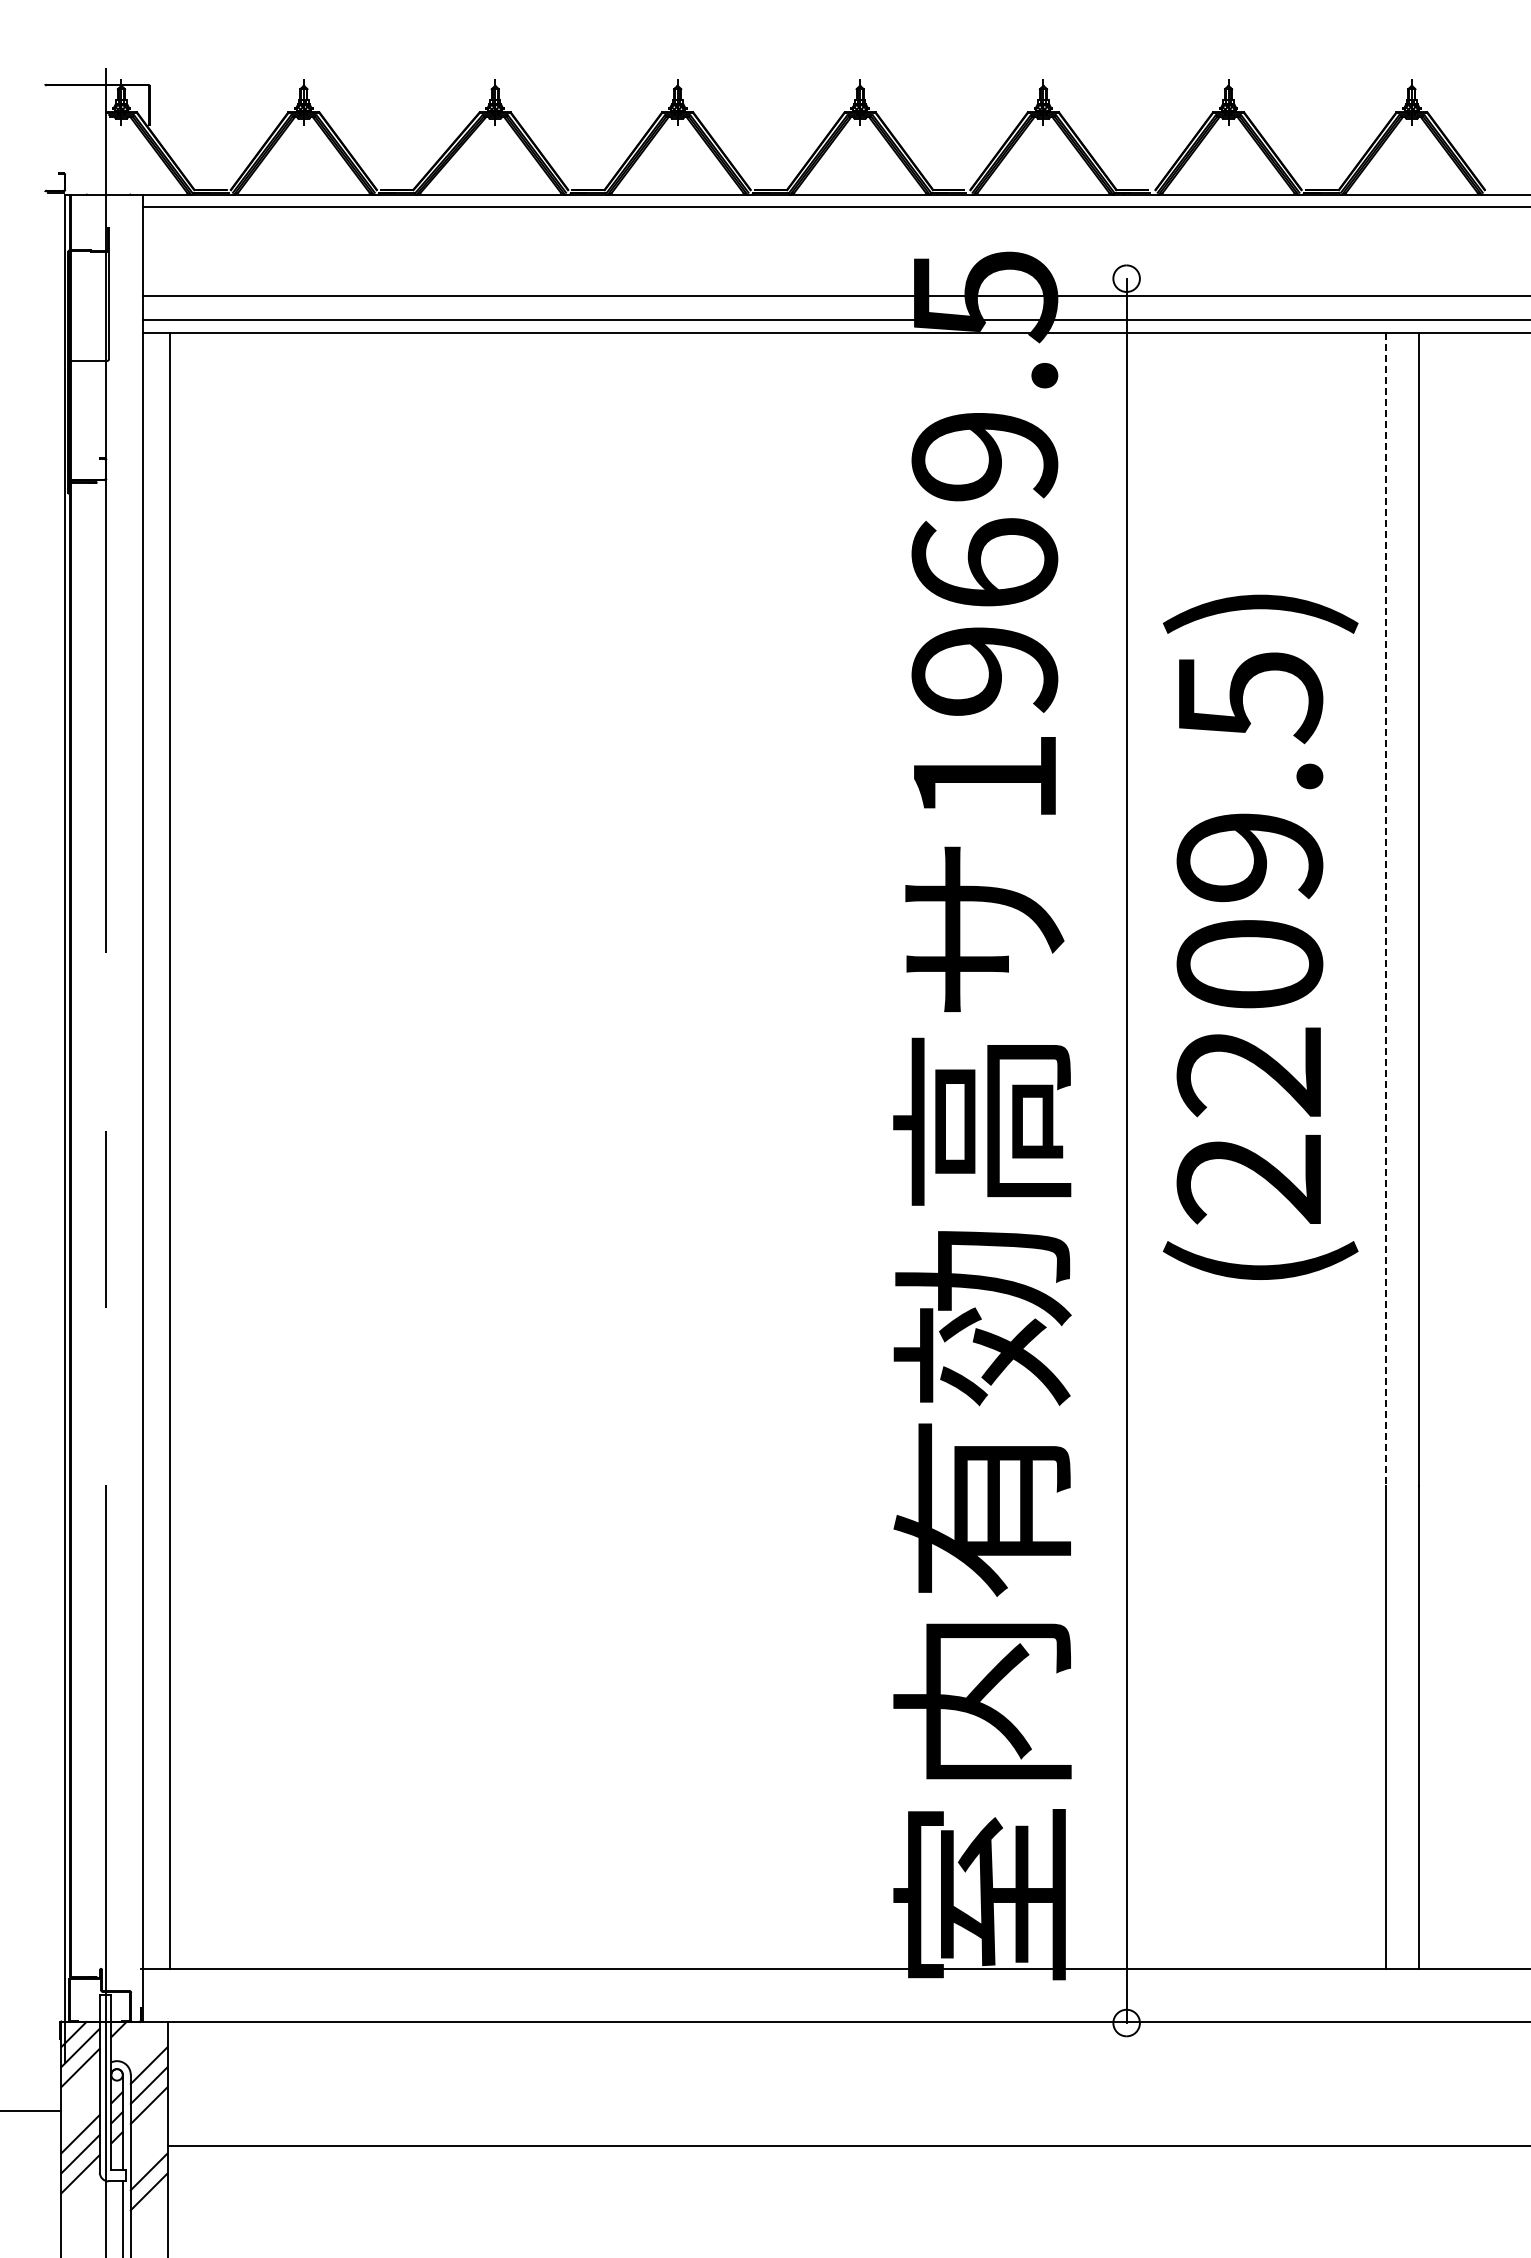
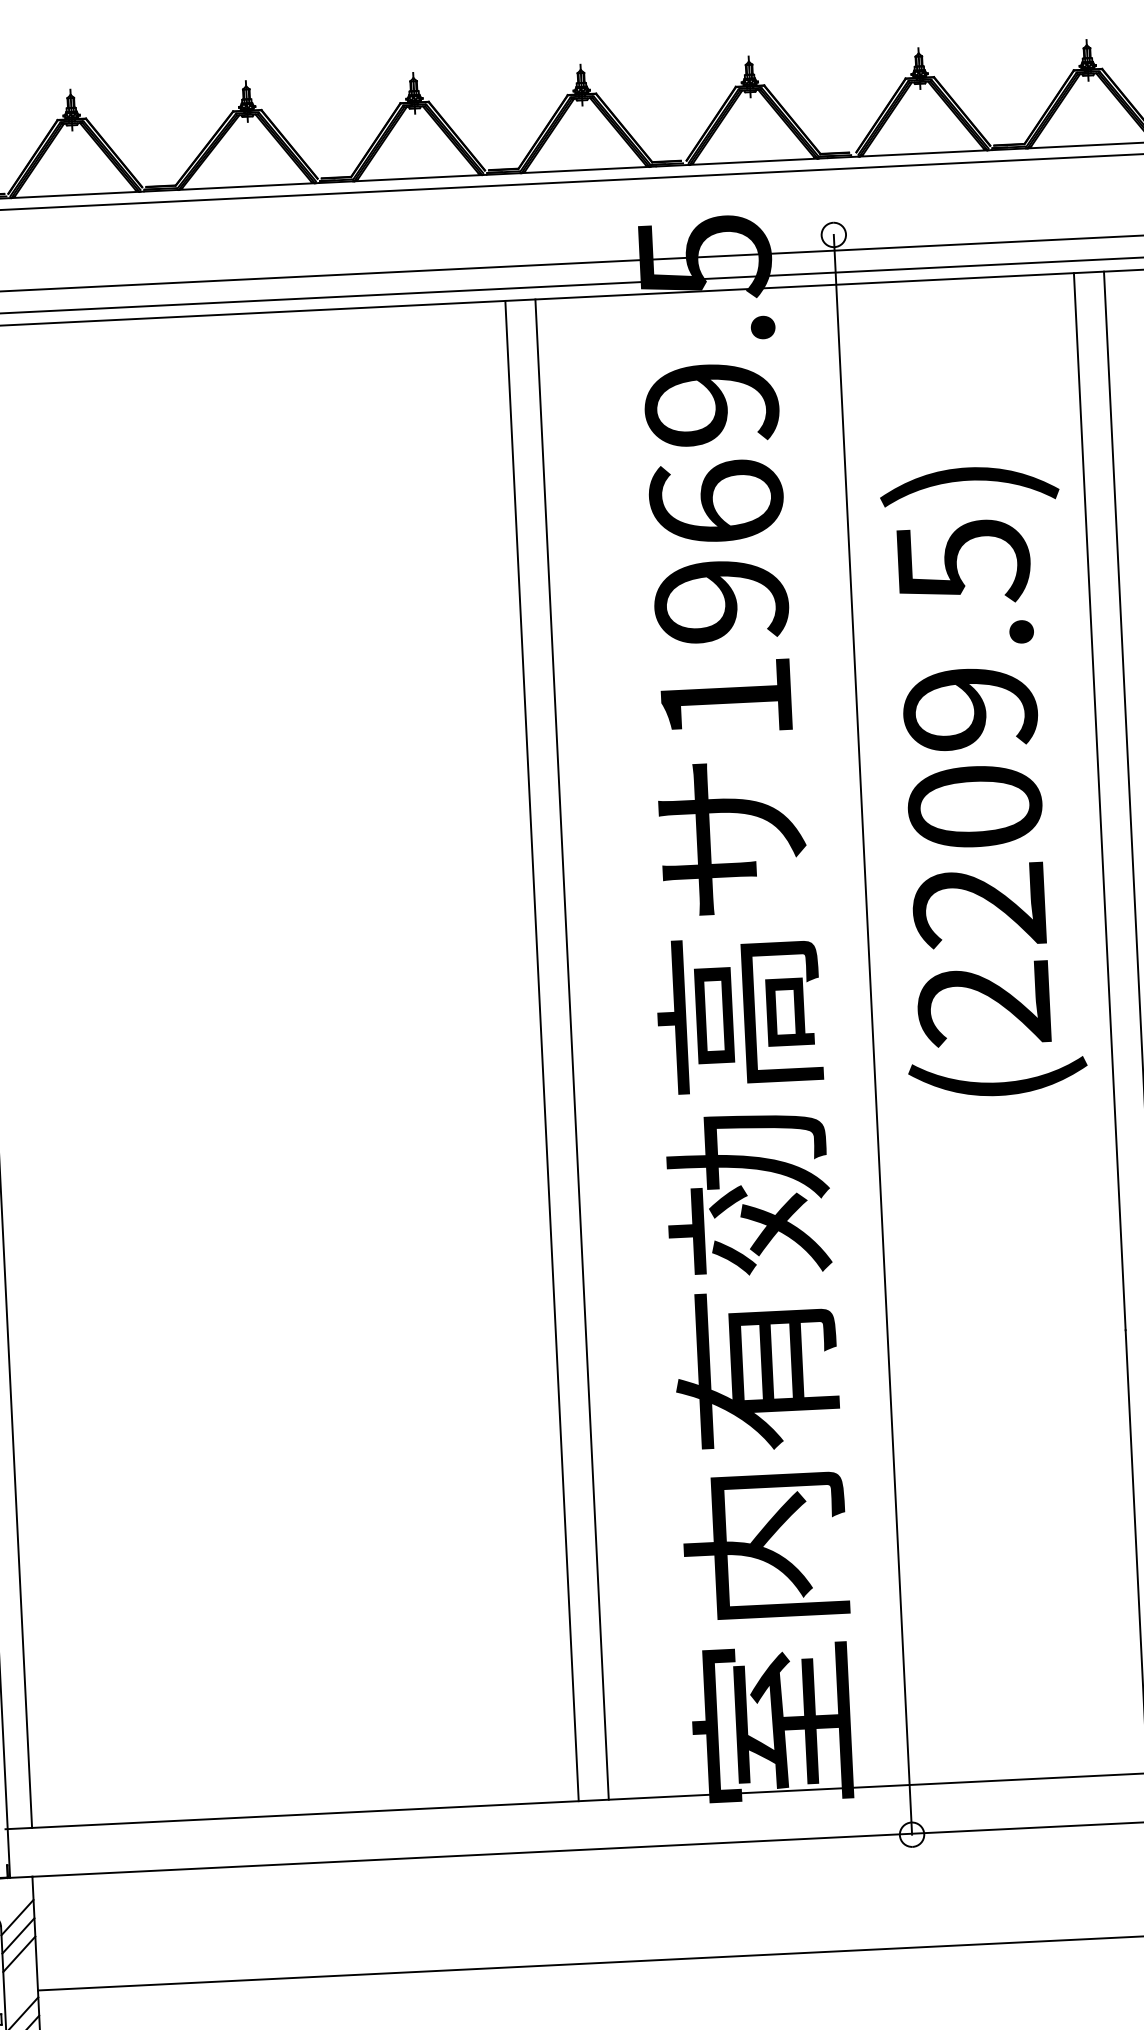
line: (1385, 909) -> (1099, 801), dashed -> solid
text: (1260, 936) -> (983, 780), moved
line: (765, 1150) -> (541, 1050), added
line: (798, 1150) -> (571, 1049), added

